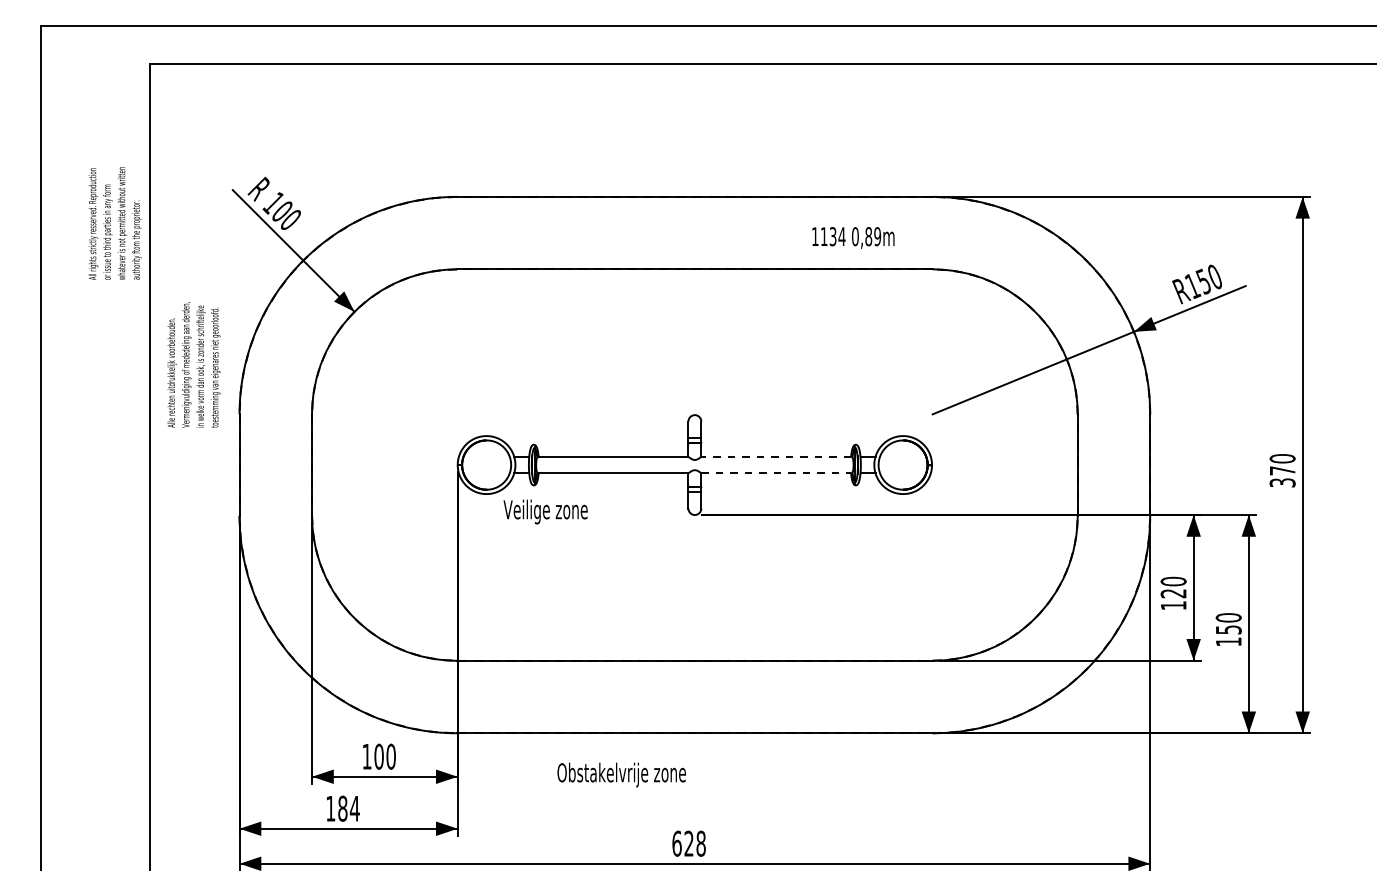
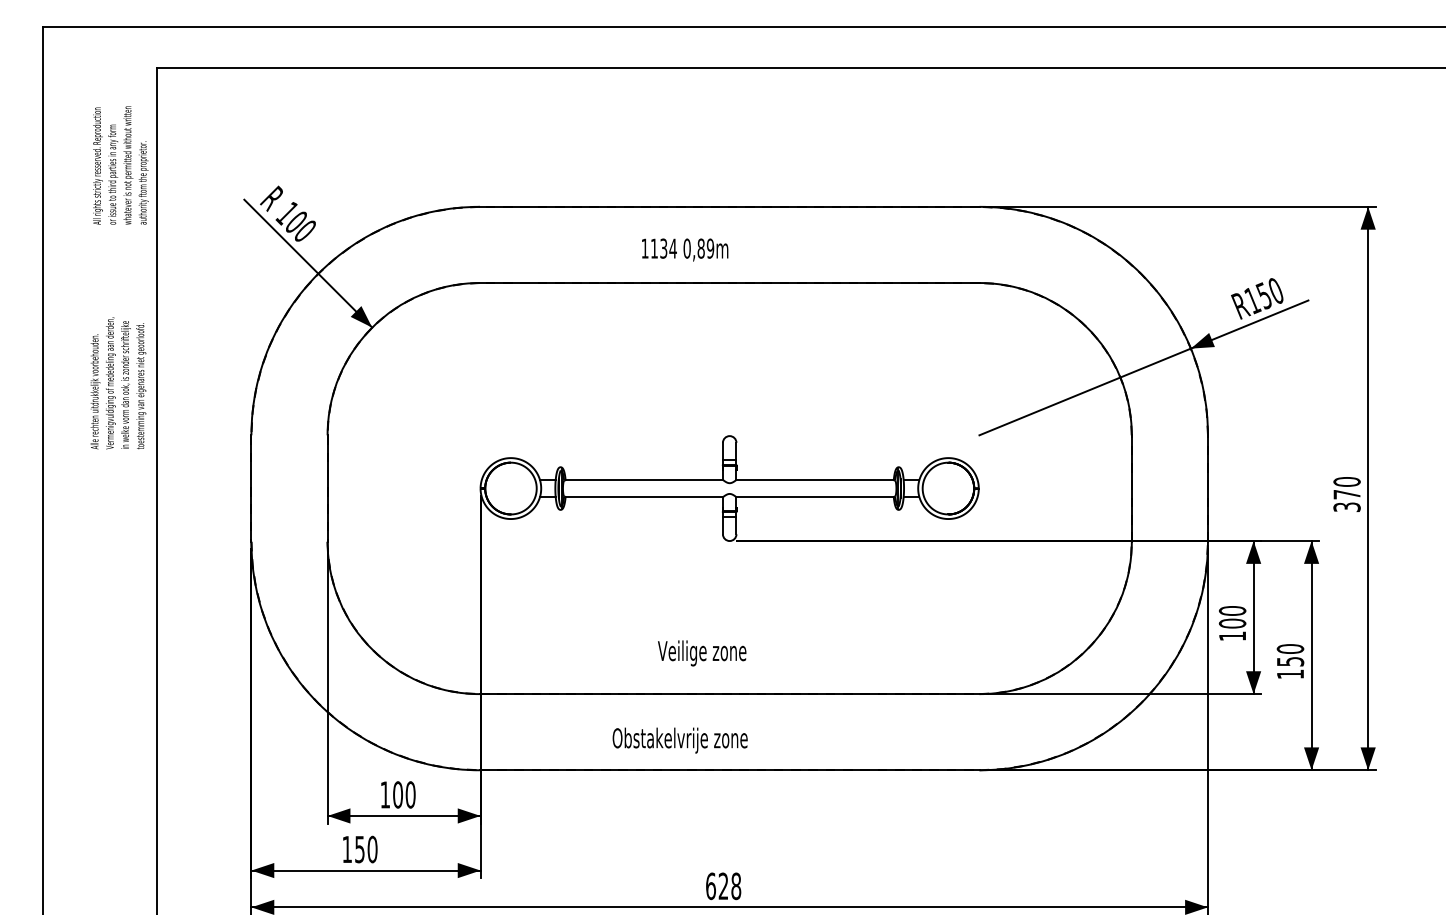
text: (114, 223) -> (120, 165), moved
text: (853, 237) -> (685, 249), moved
text: (193, 364) -> (117, 382), moved
line: (776, 456) -> (815, 479), dashed -> solid
line: (776, 473) -> (815, 497), dashed -> solid
text: (545, 511) -> (701, 652), moved
text: (1173, 593) -> (1232, 623), 120 -> 100
text: (621, 774) -> (679, 740), moved
text: (348, 808) -> (365, 849), 184 -> 150

